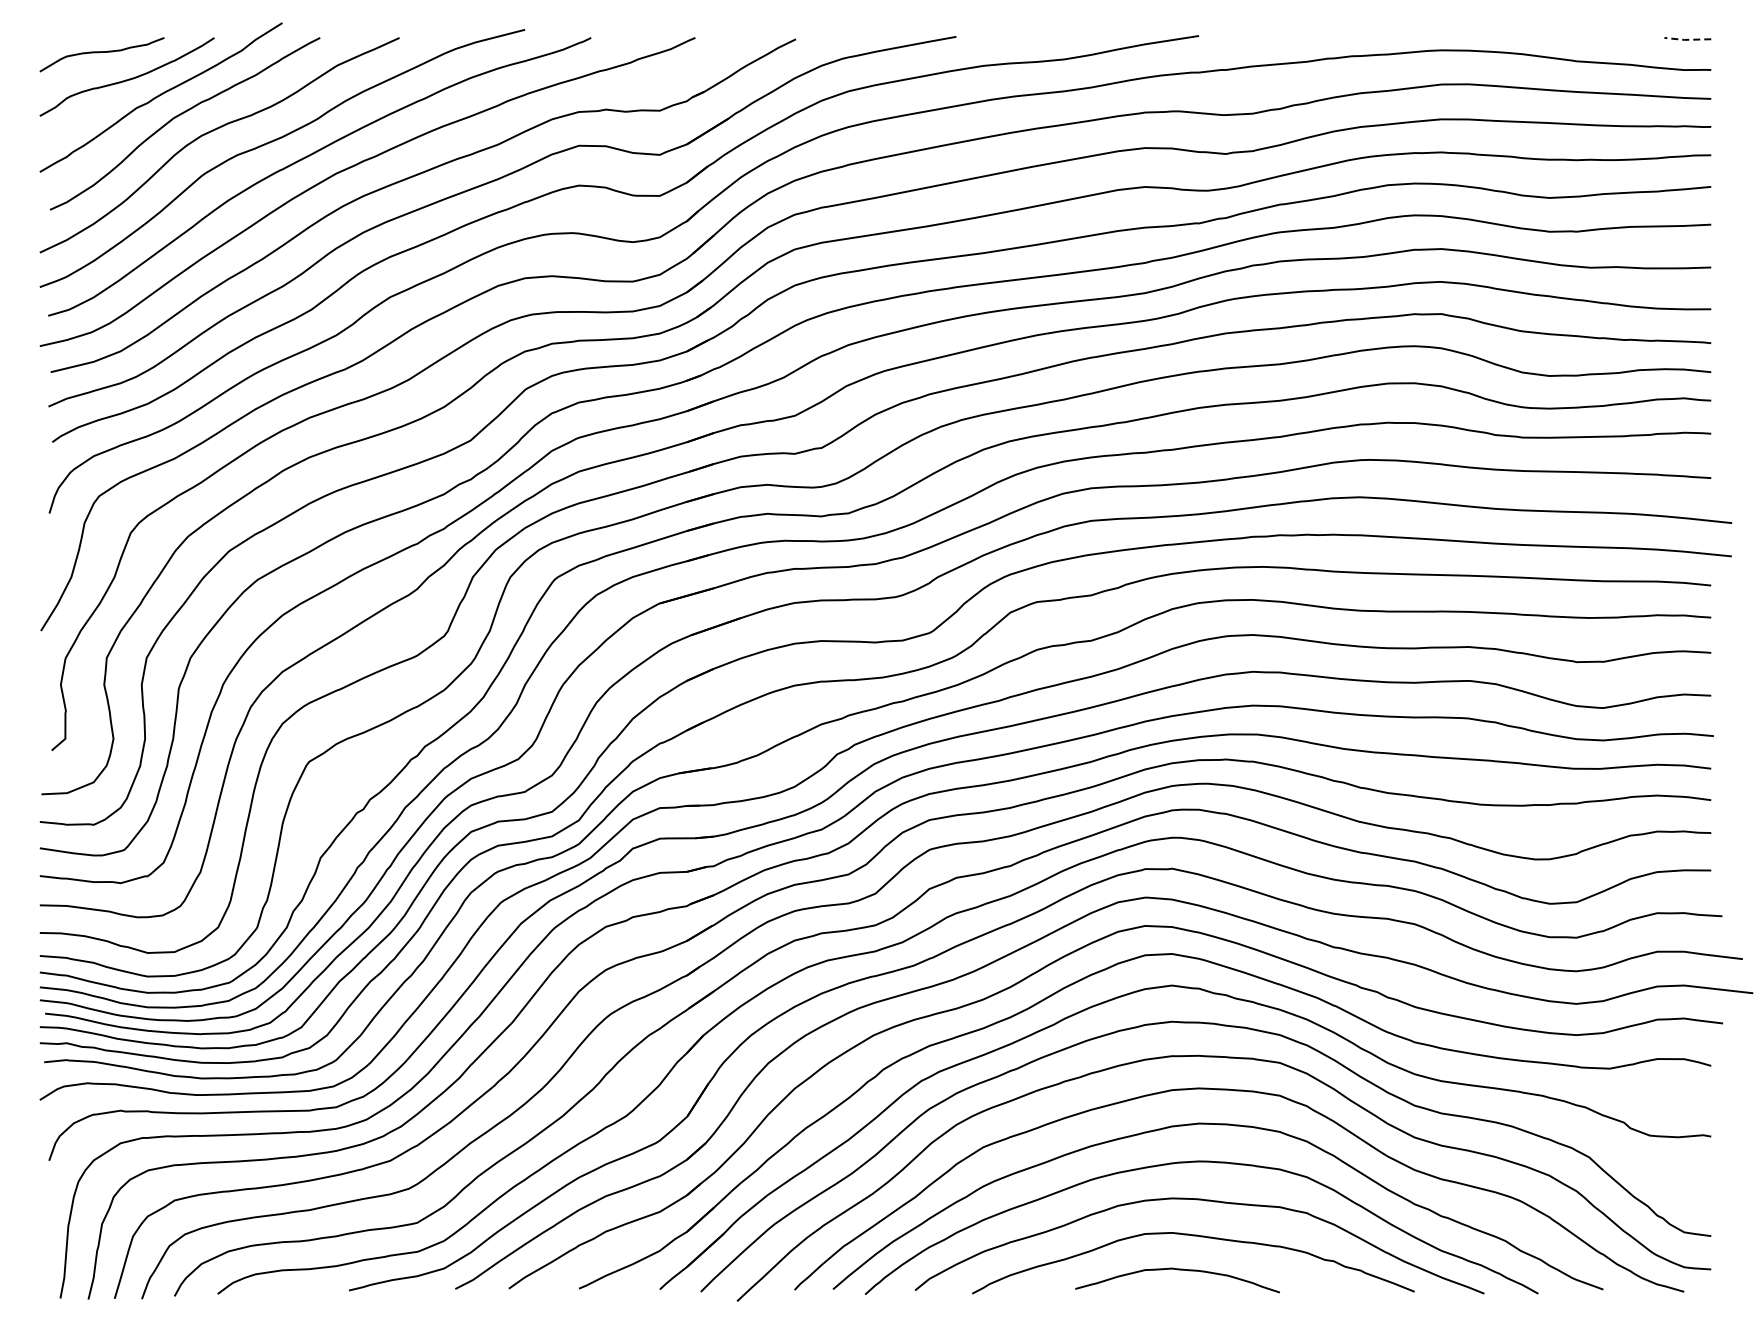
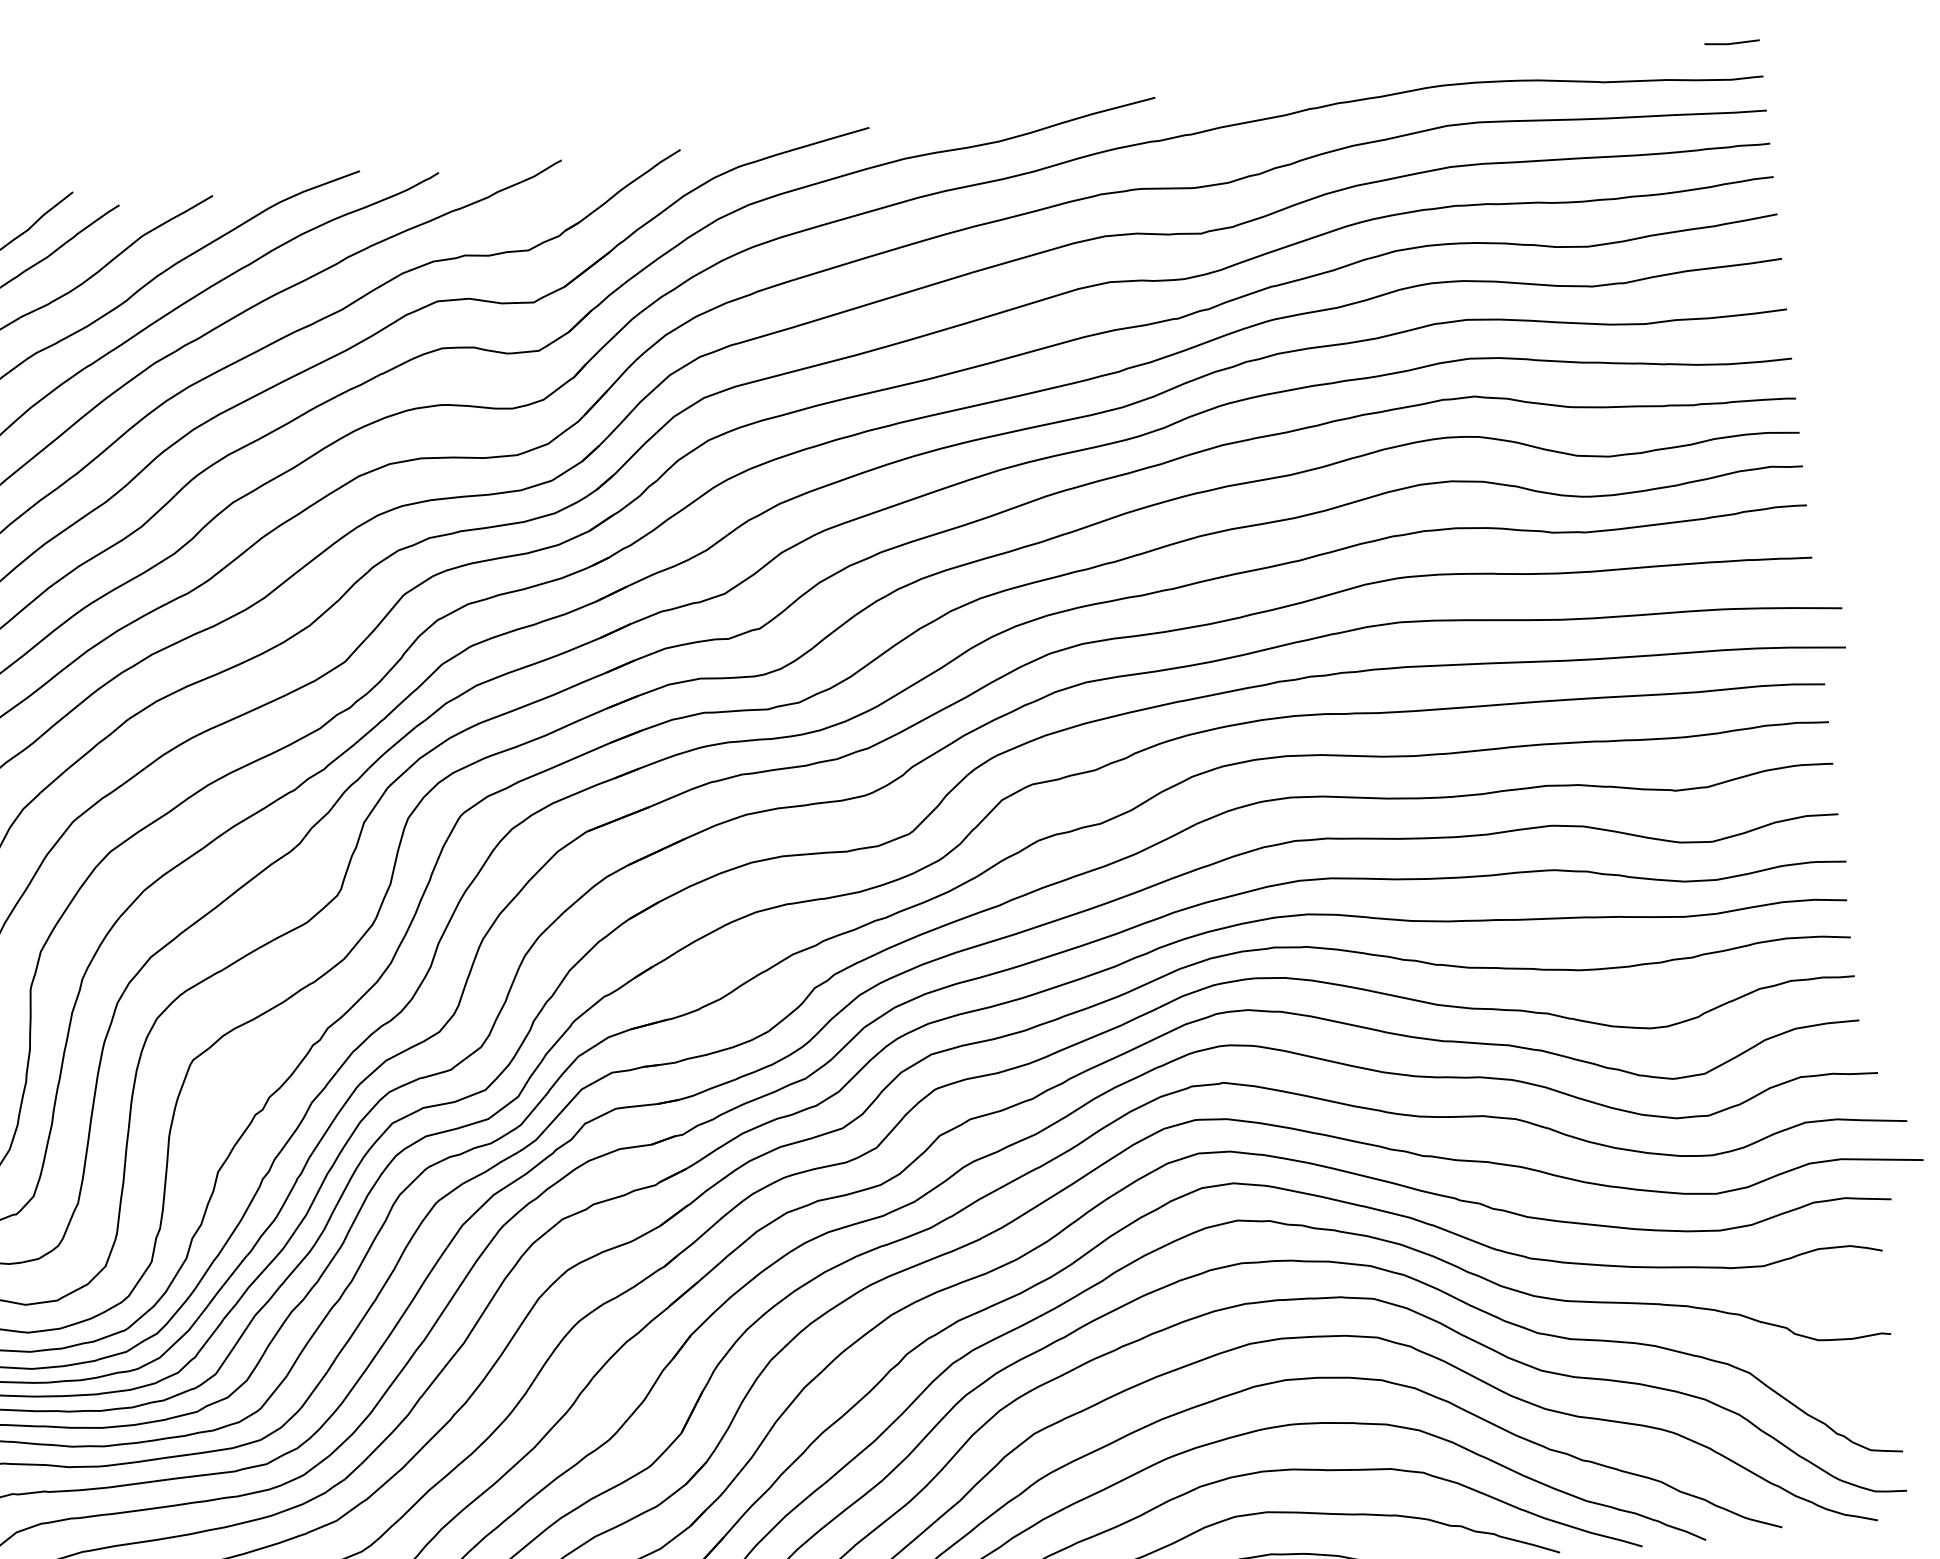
line: (1687, 39) -> (1731, 43), dashed -> solid

